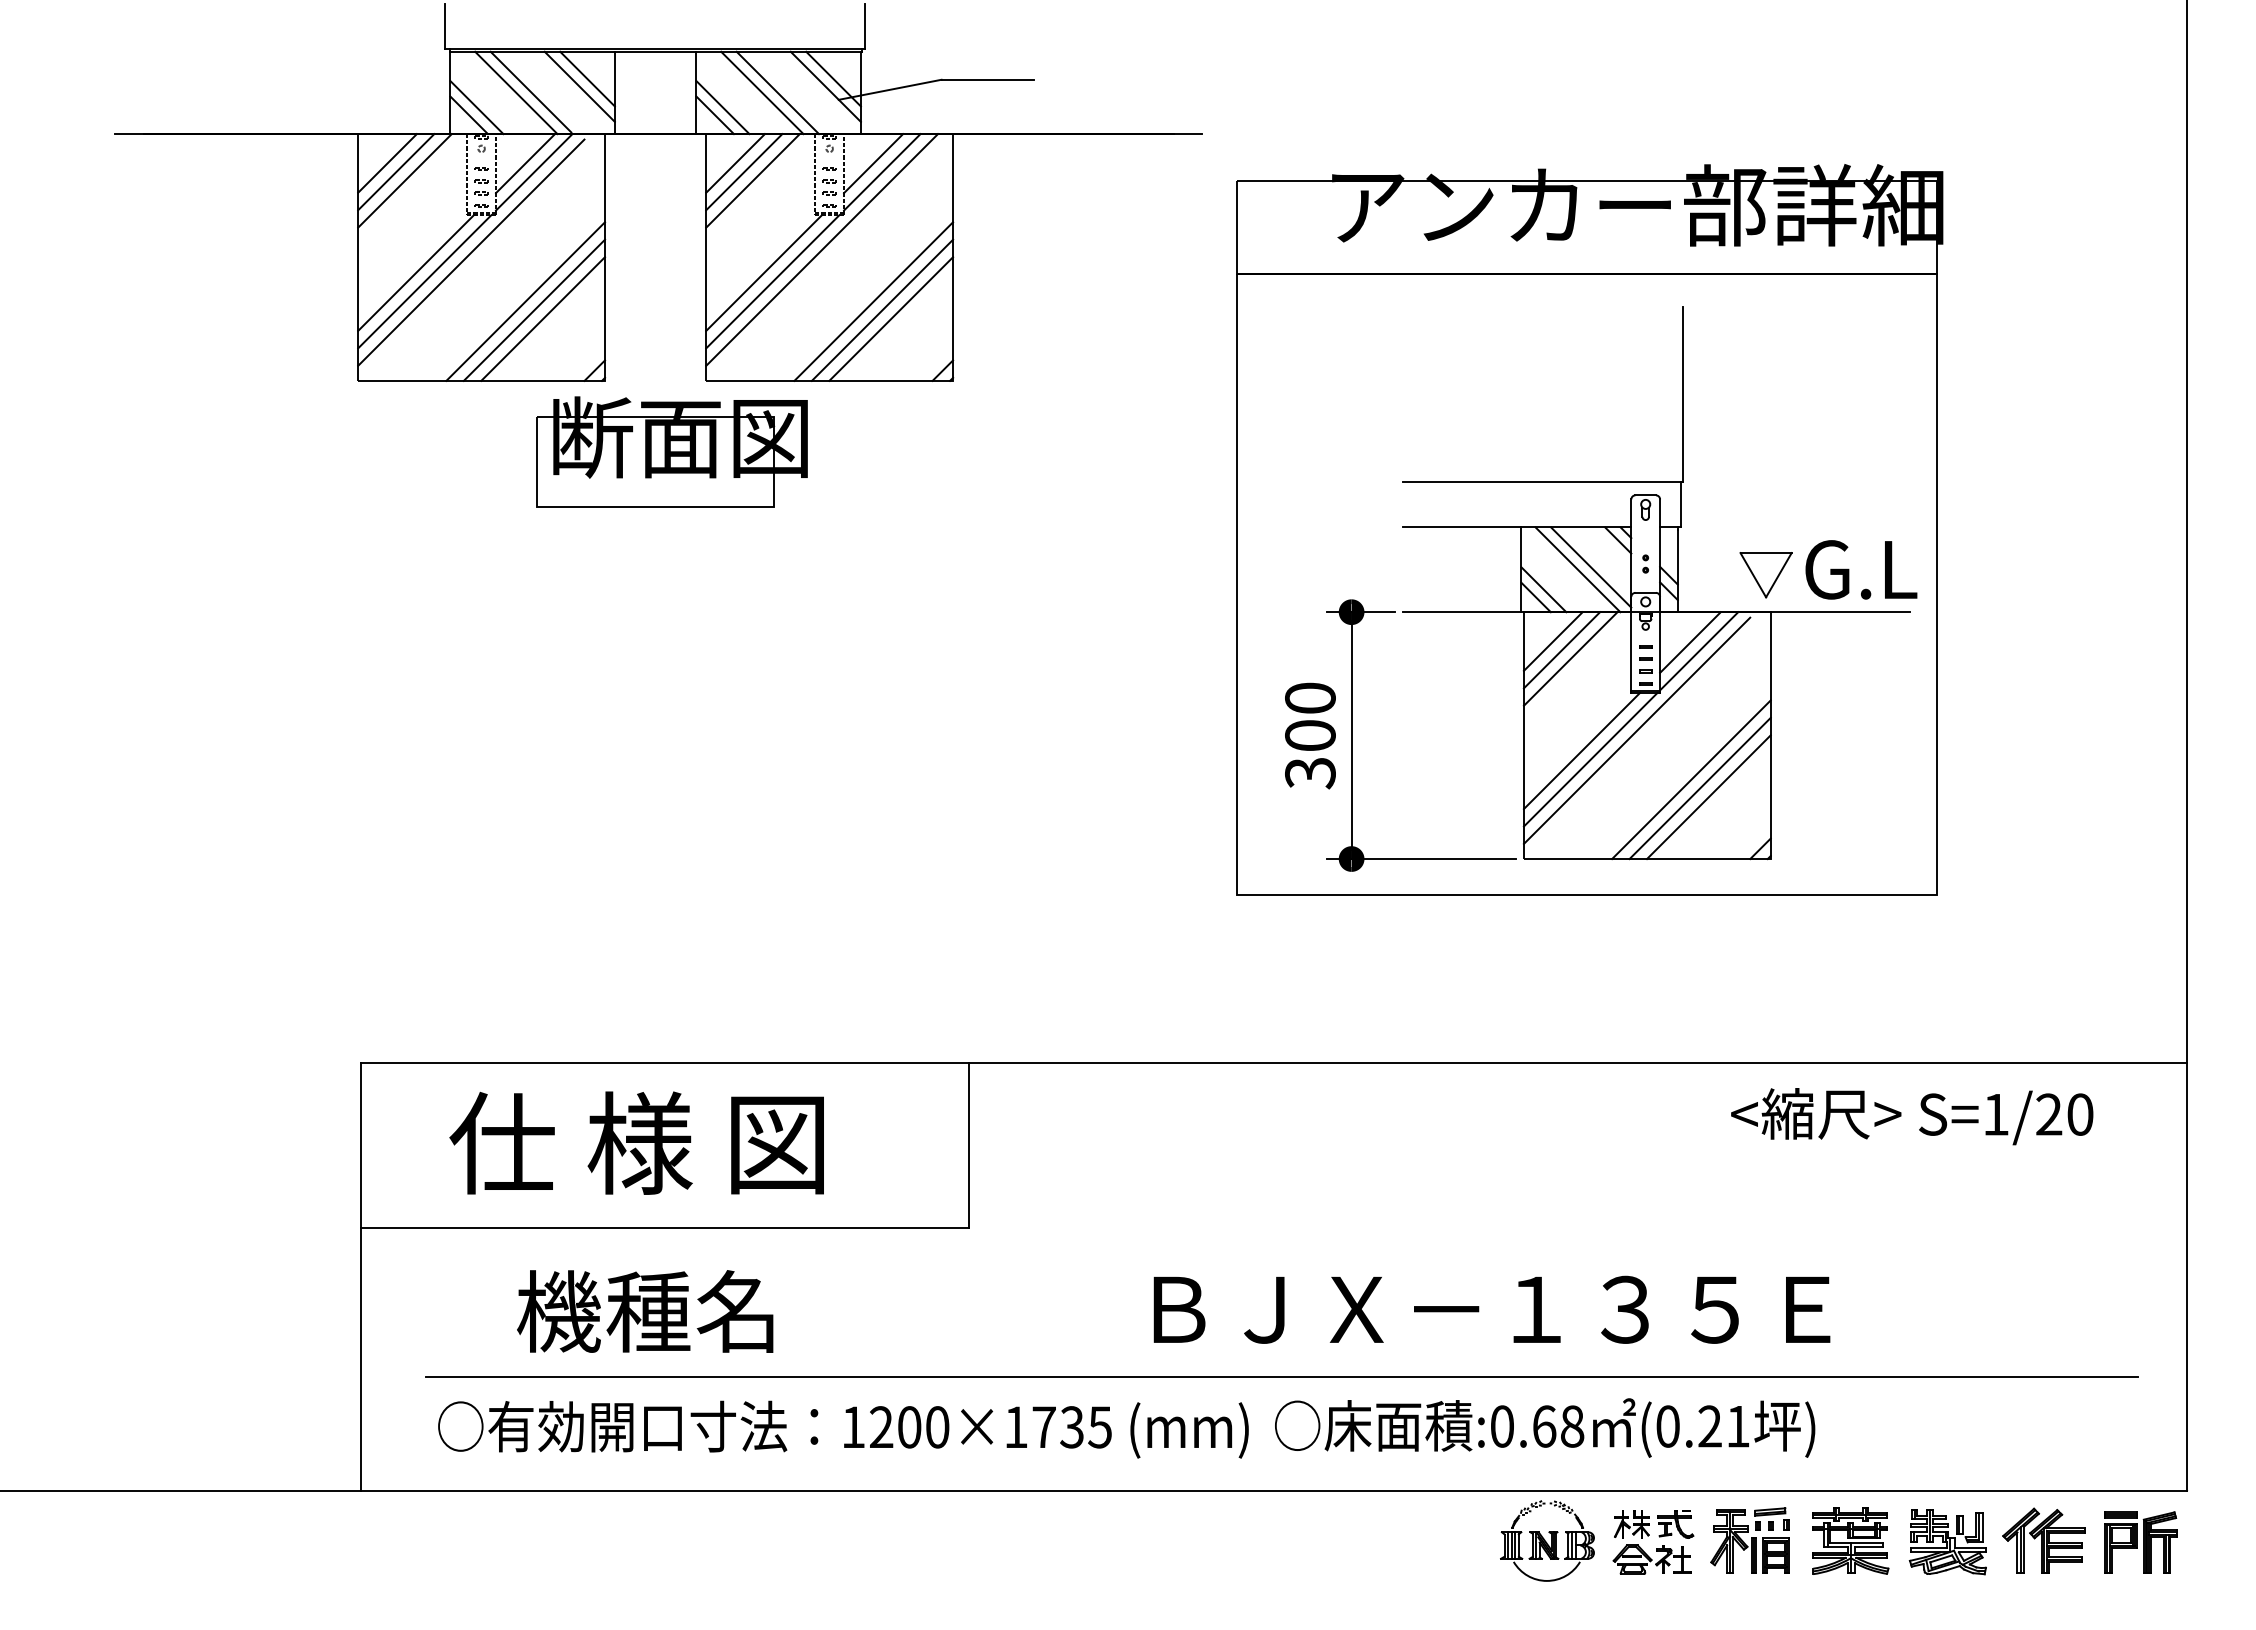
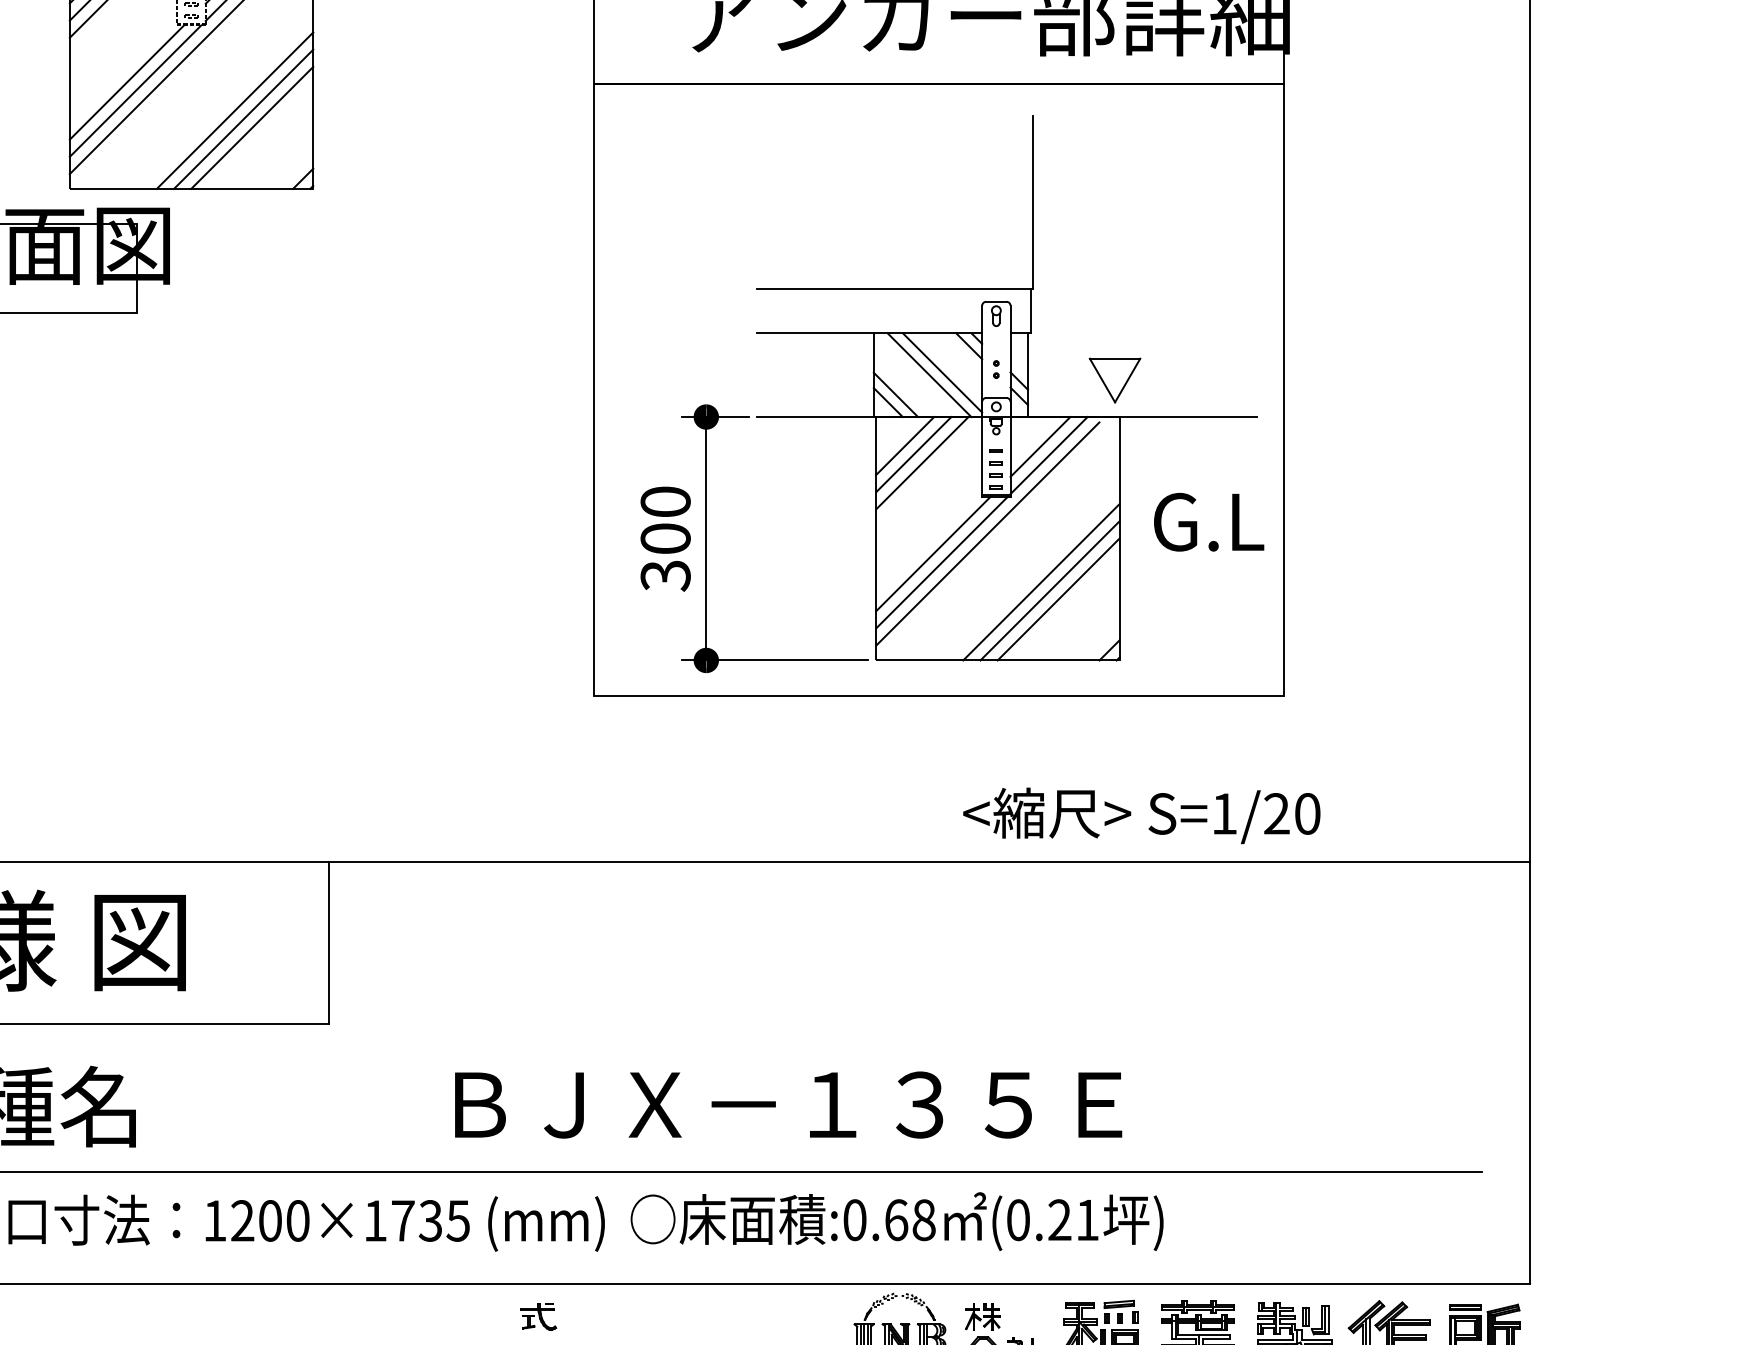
text: (1861, 569) -> (1209, 521), moved
text: (1912, 1116) -> (1142, 815), moved
text: (1491, 1309) -> (788, 1104), moved
part: (1675, 1524) -> (538, 1316), moved

